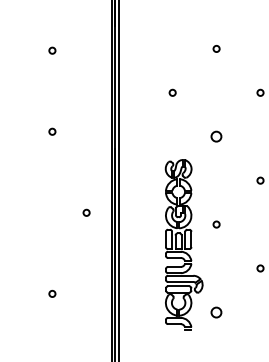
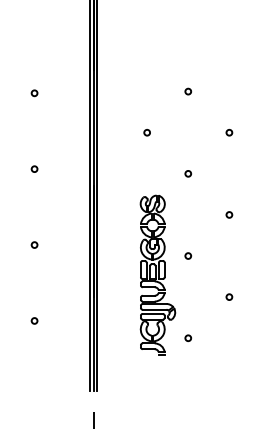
circle: (216, 136) -> (188, 173), size x0.62
circle: (86, 212) -> (34, 244), moved
circle: (216, 311) -> (188, 337), size x0.62

